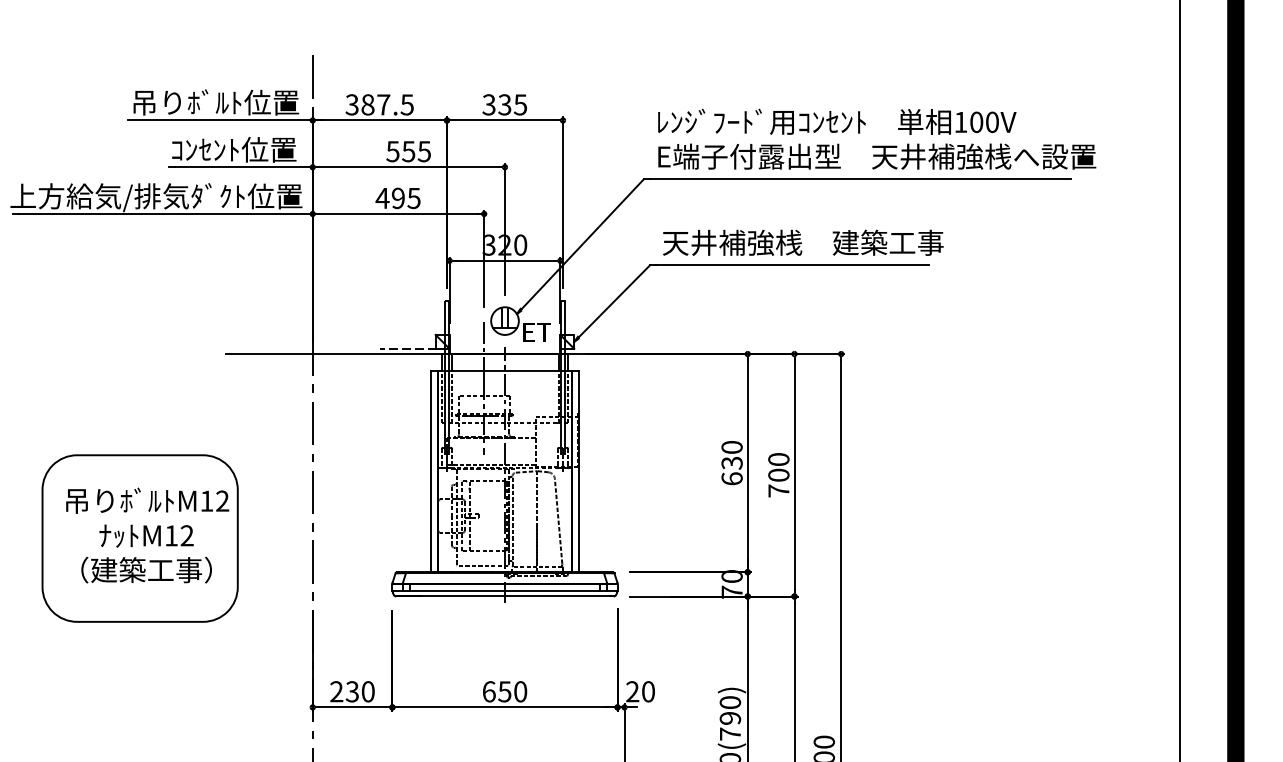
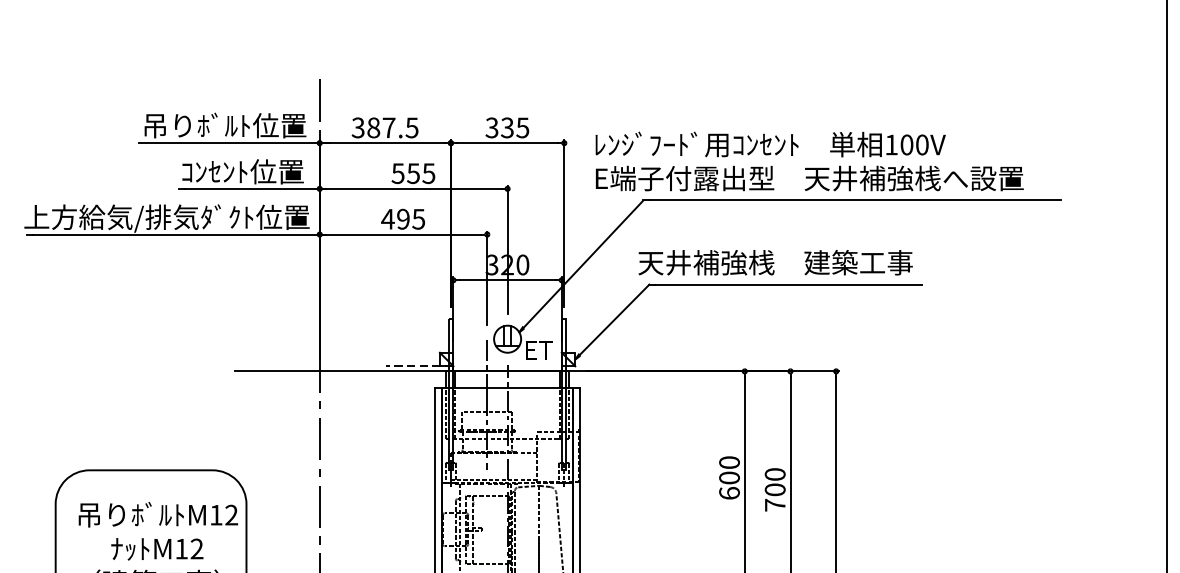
text: (877, 138) -> (810, 160), moved
text: (803, 242) -> (775, 262), moved
text: (731, 462) -> (728, 477), 630 -> 600

